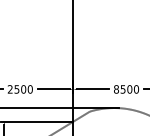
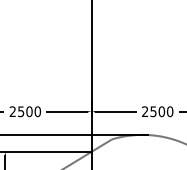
text: (116, 89) -> (145, 111), 8500 -> 2500

